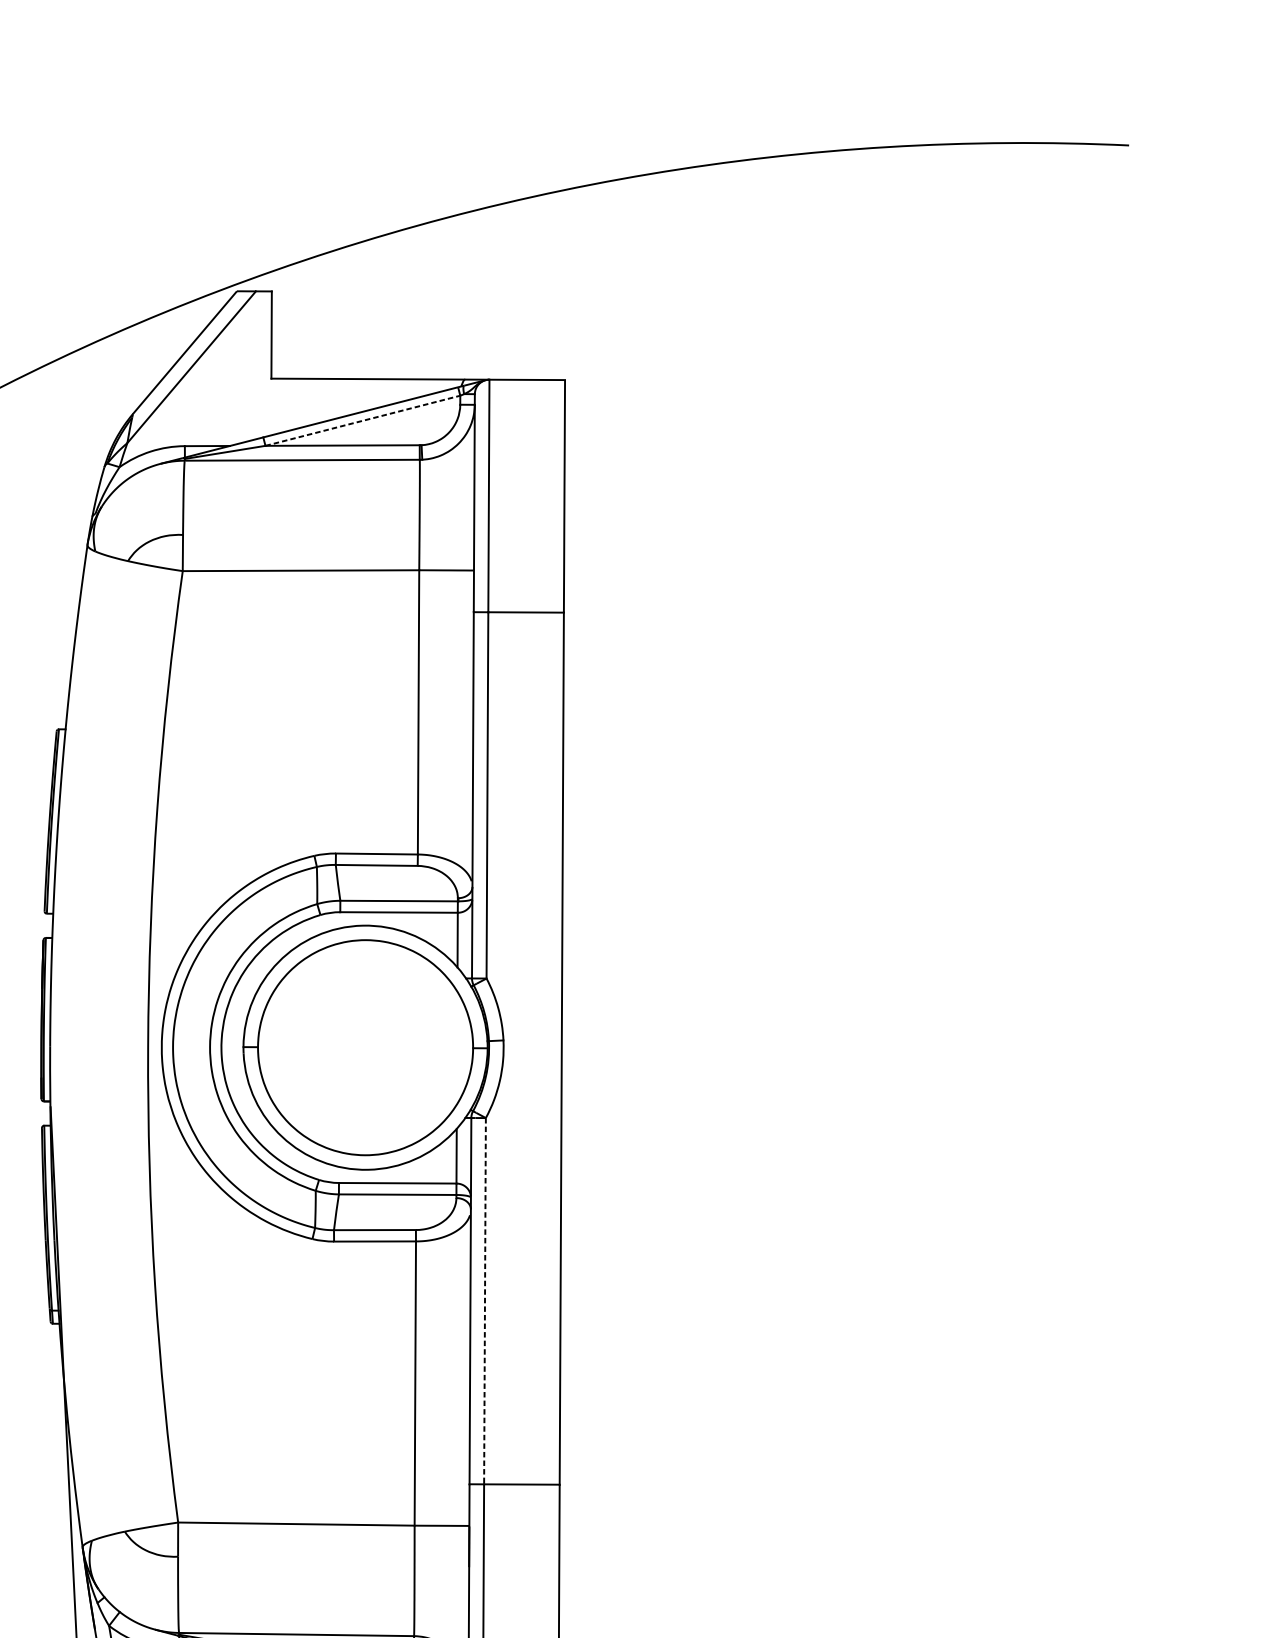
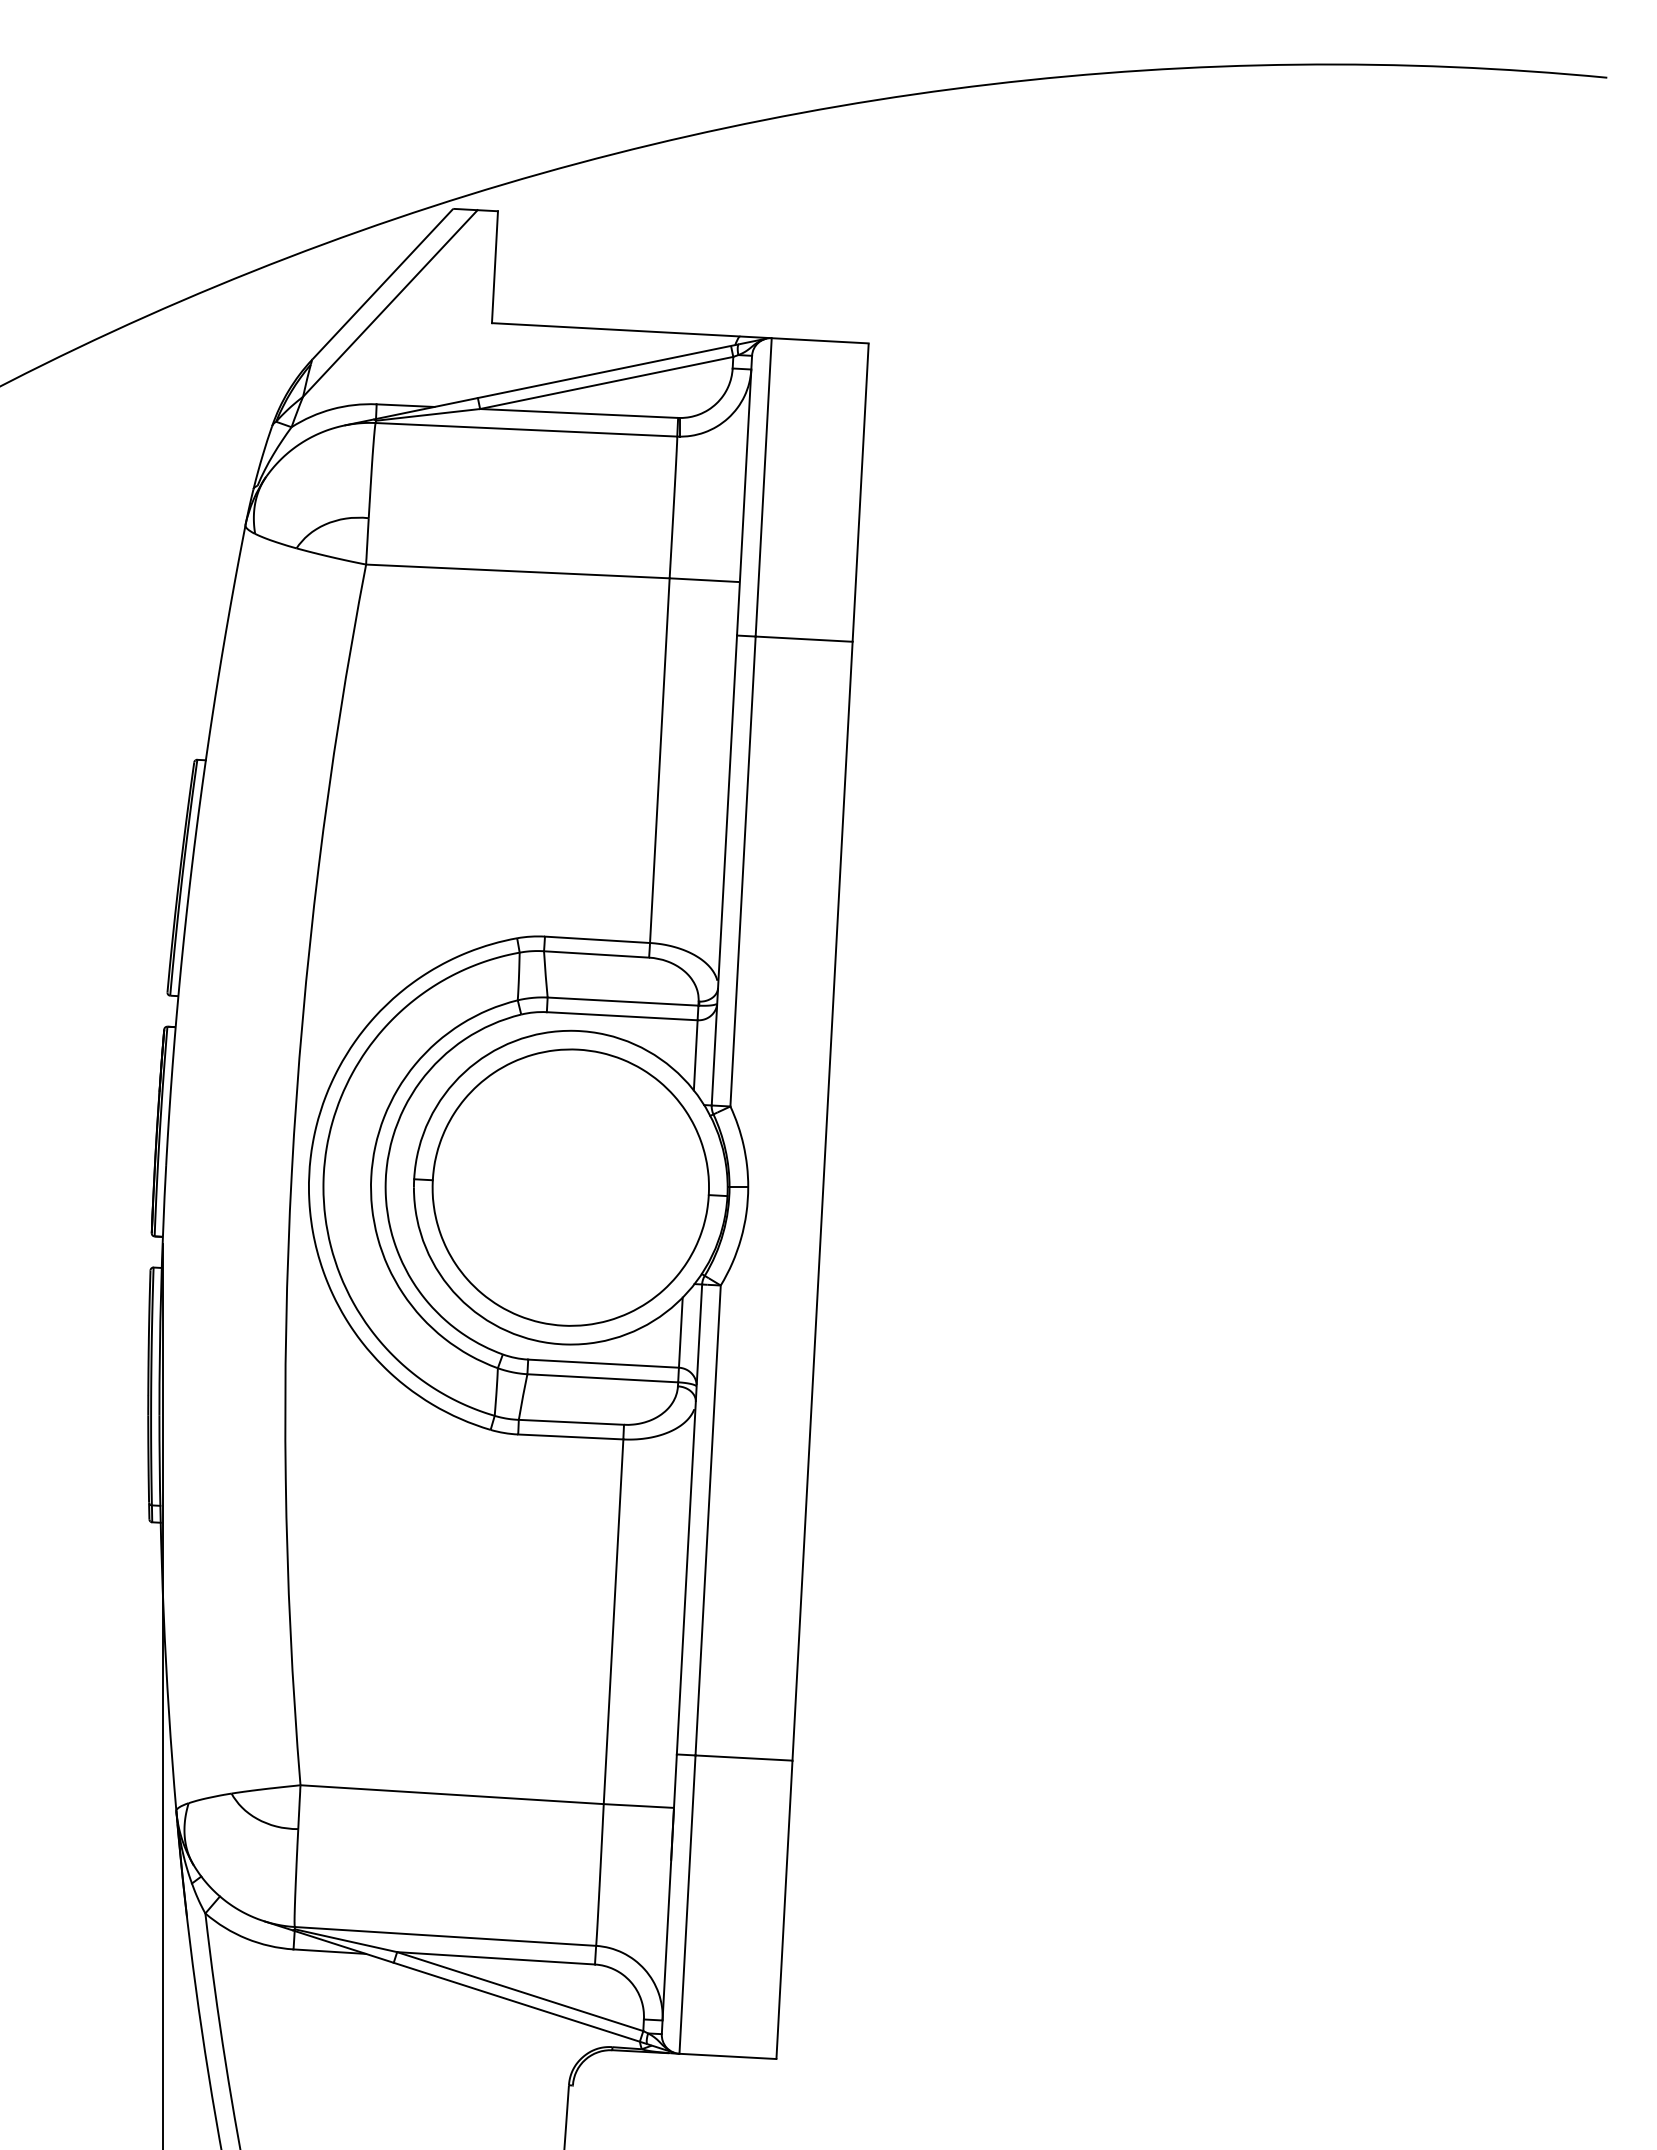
line: (363, 420) -> (607, 382), dashed -> solid
line: (485, 1301) -> (708, 1520), dashed -> solid

